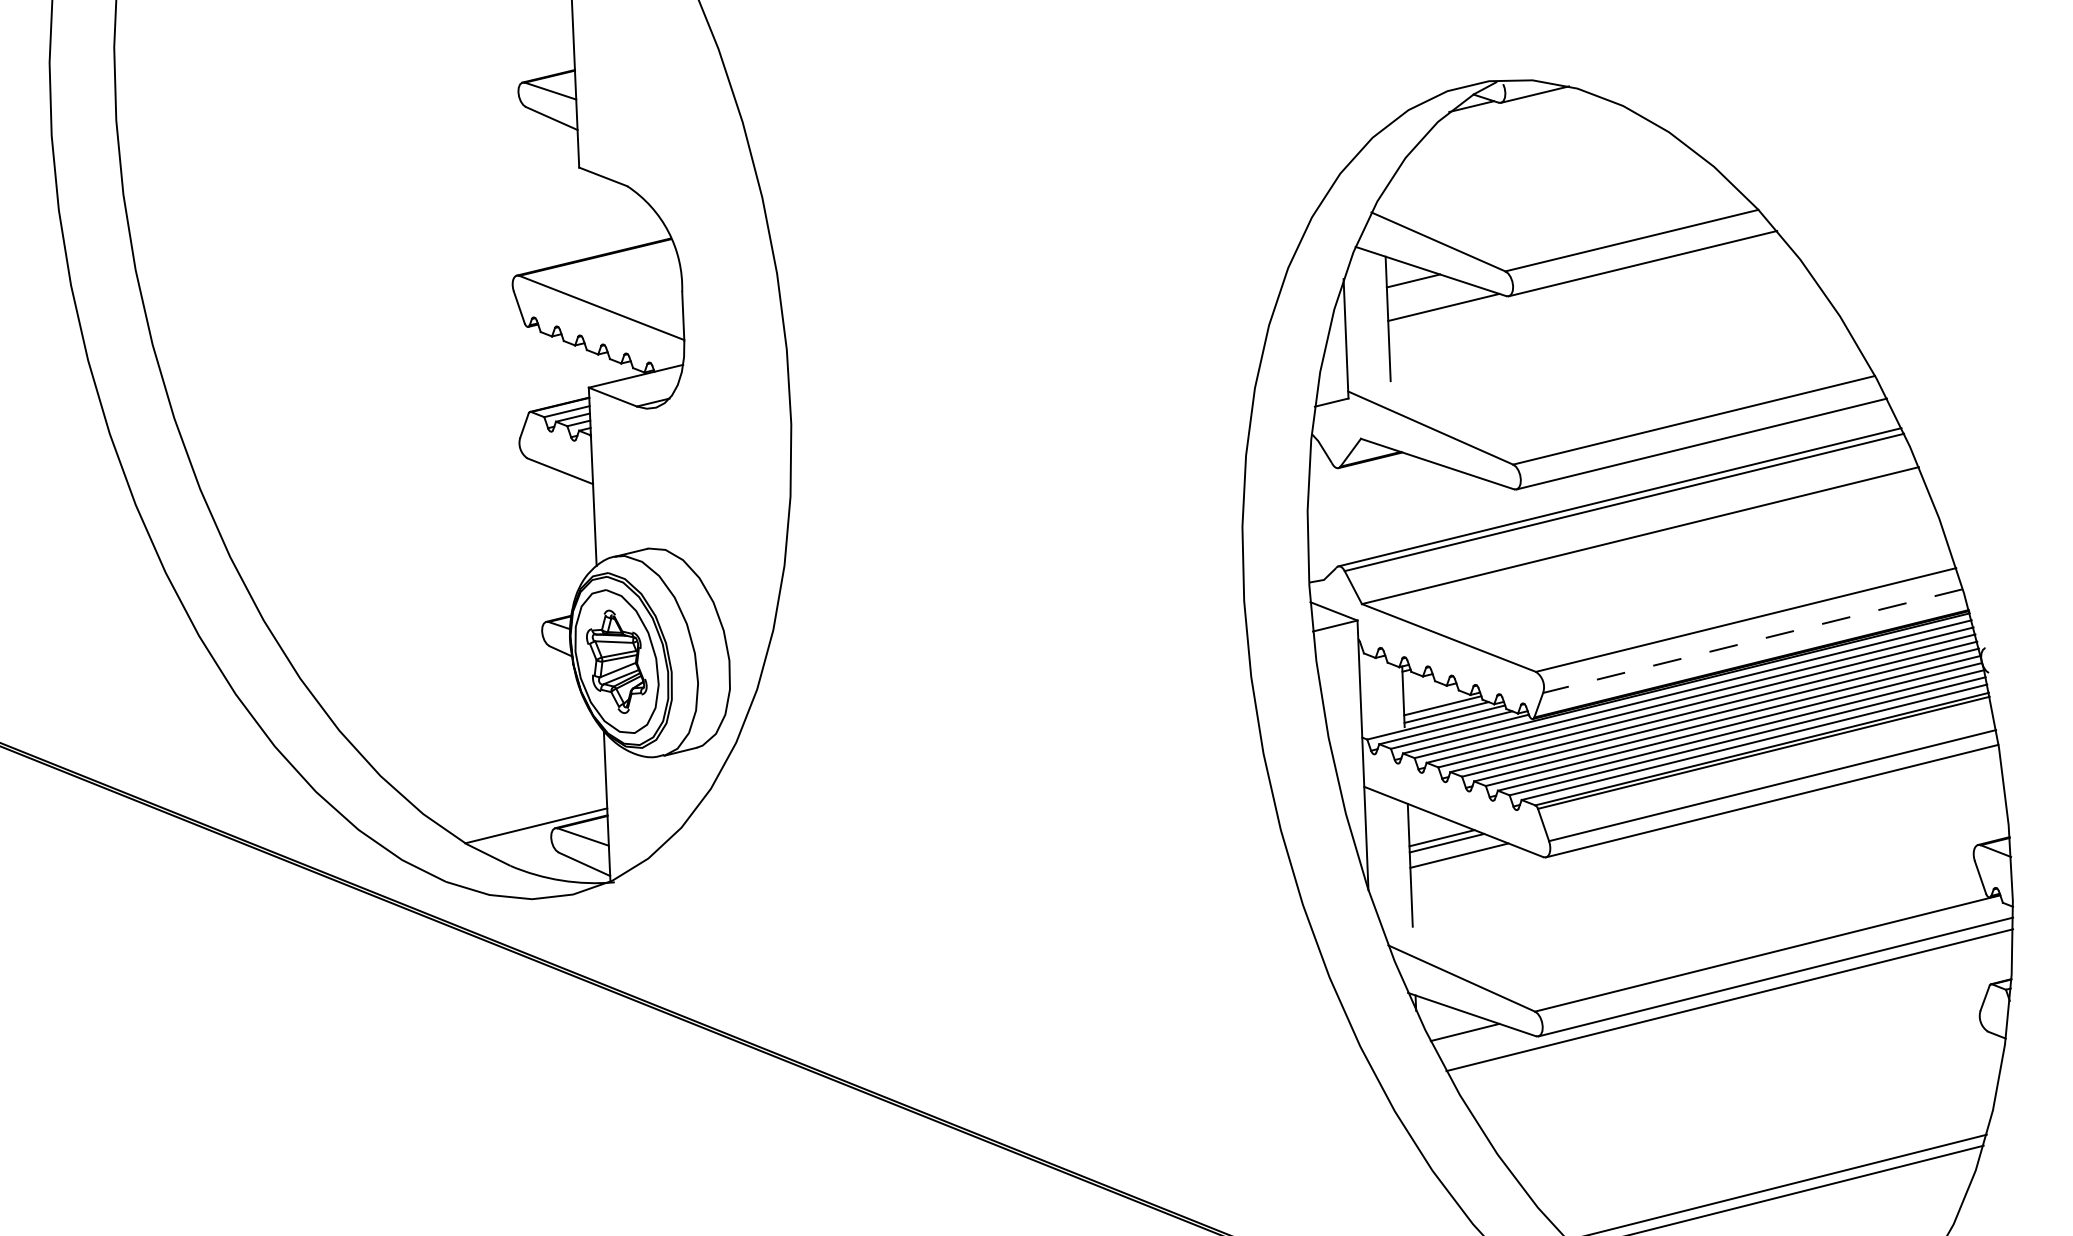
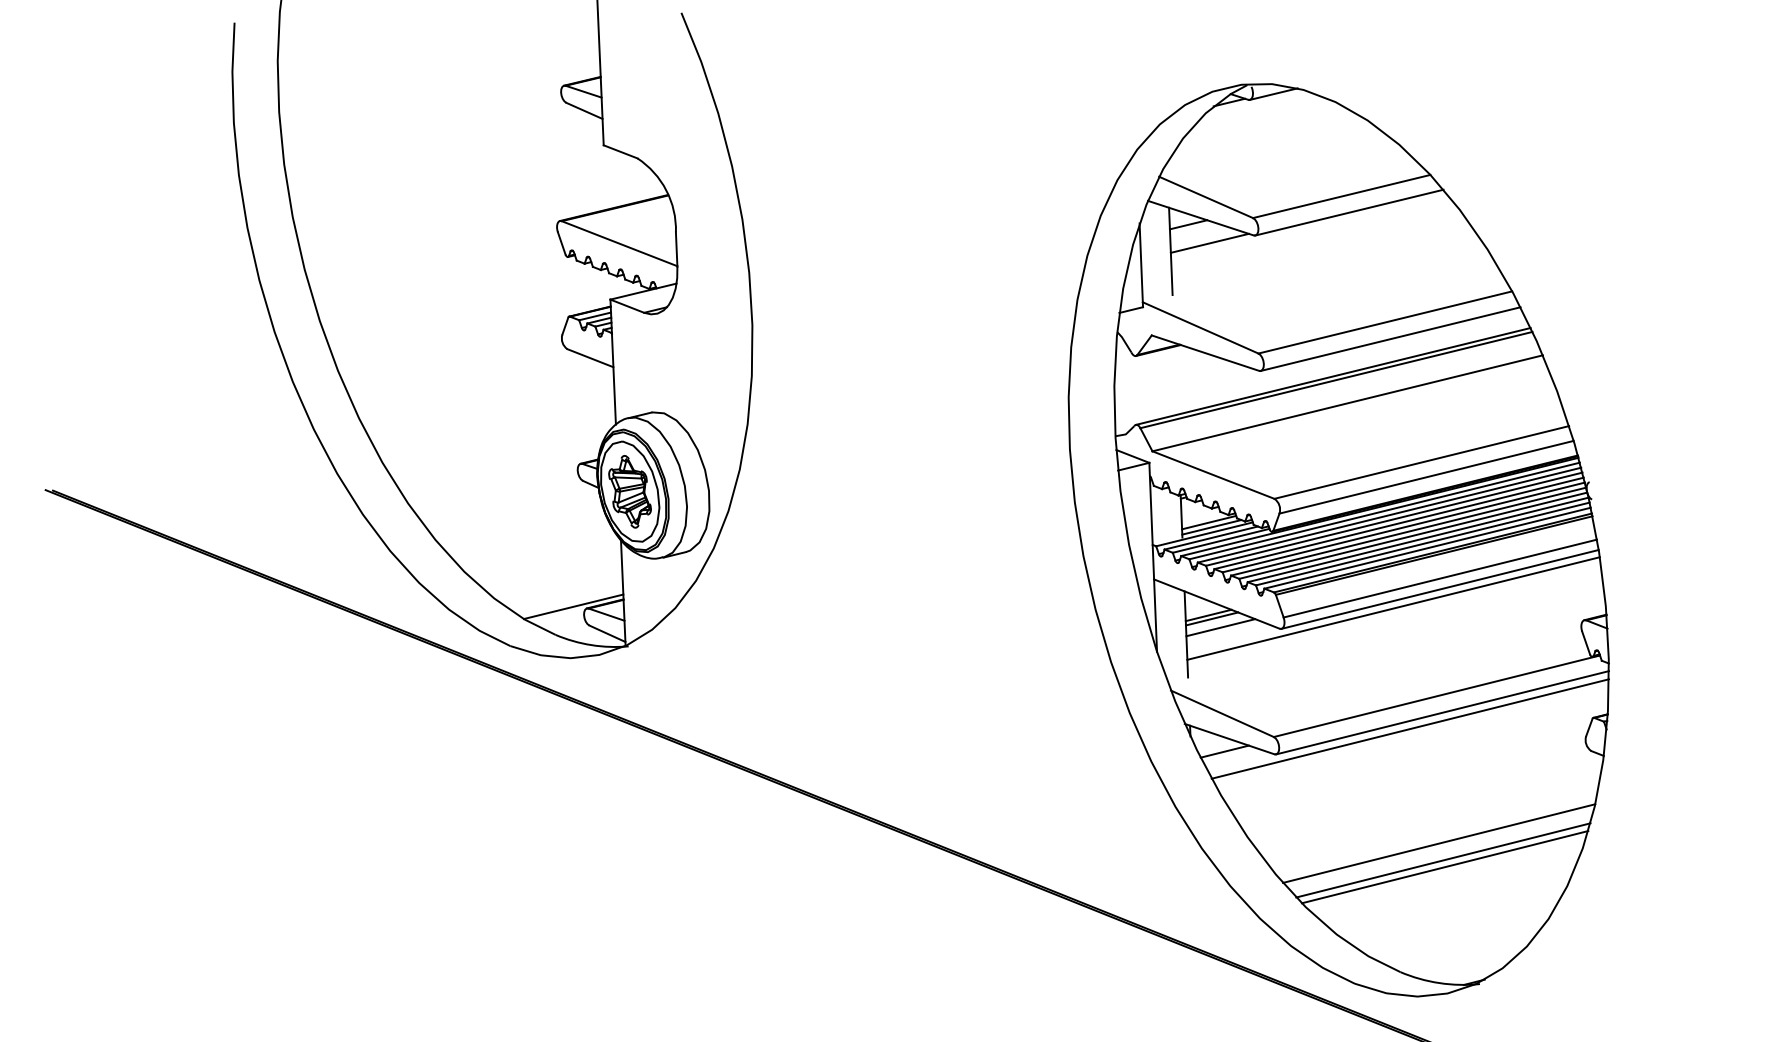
line: (1752, 641) -> (1426, 477), dashed -> solid
line: (1705, 828) -> (1393, 608), added
line: (1771, 1163) -> (1439, 843), added

